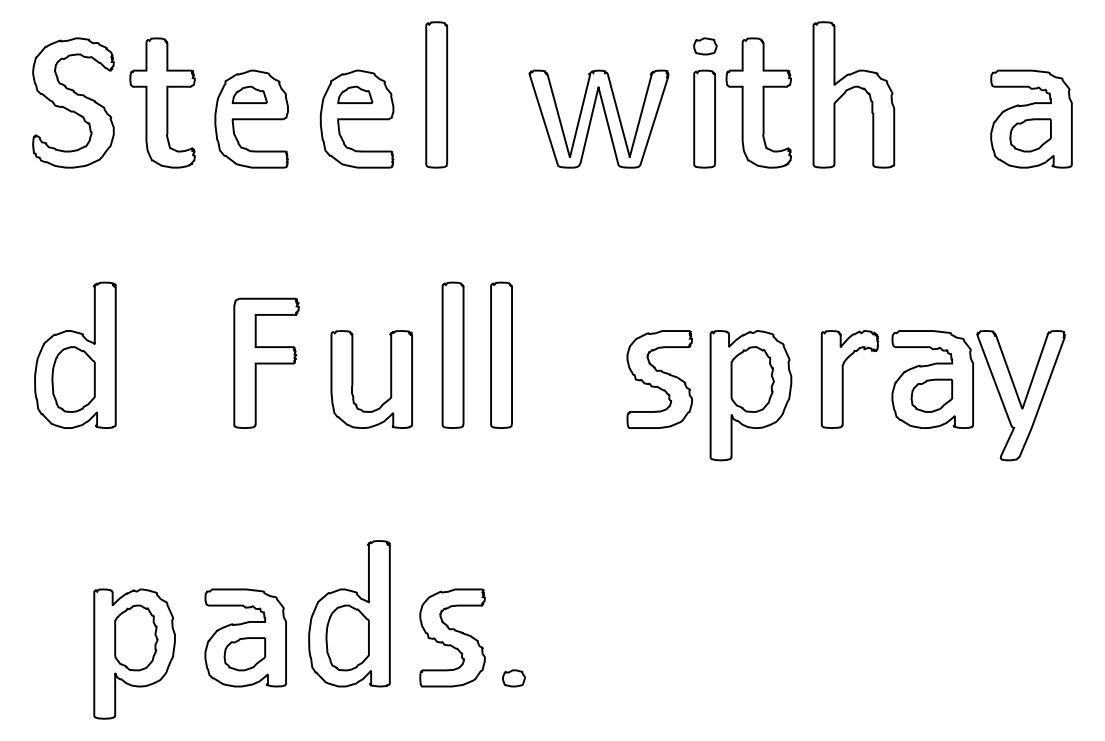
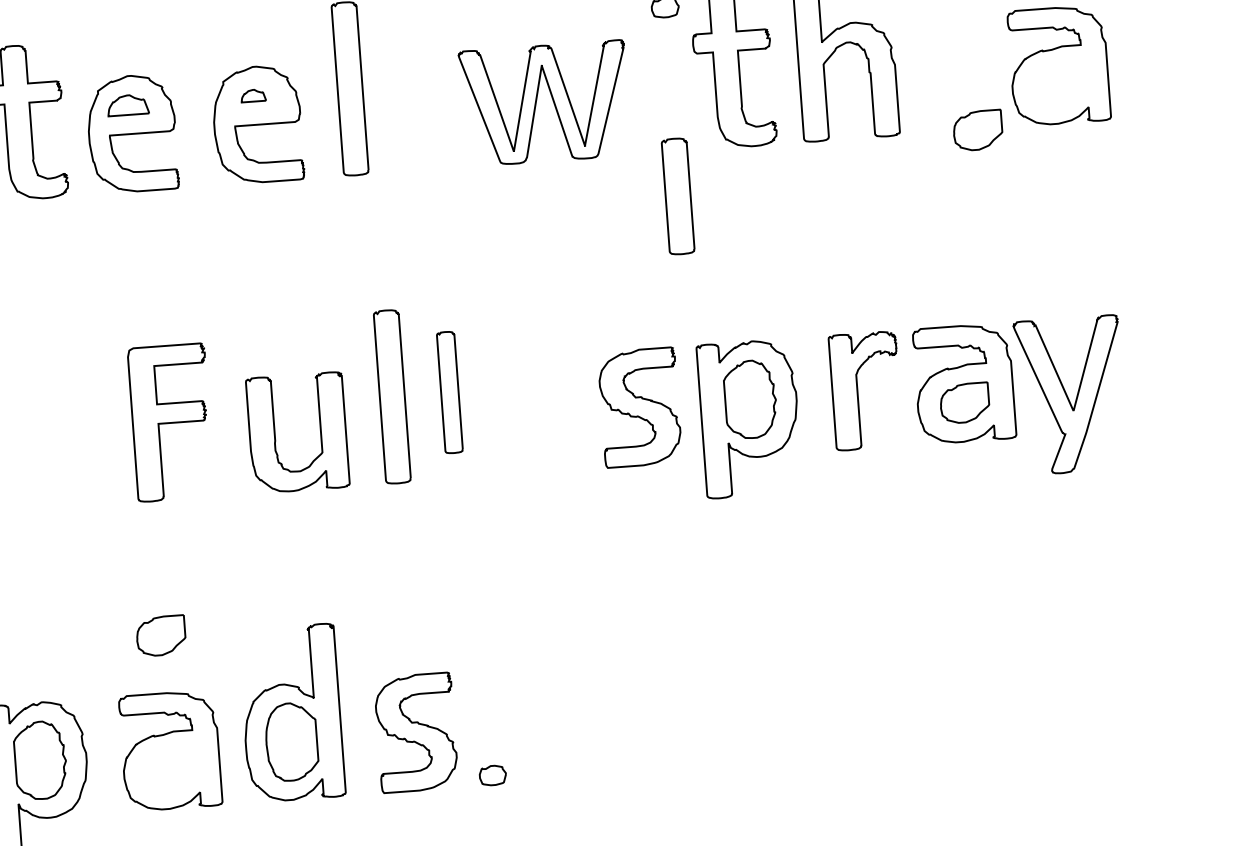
part: (355, 94) -> (253, 95), size x0.6
part: (704, 118) -> (677, 195), moved
part: (1030, 135) -> (977, 130), moved
part: (501, 354) -> (449, 391), size x0.7
part: (244, 654) -> (160, 636), moved

